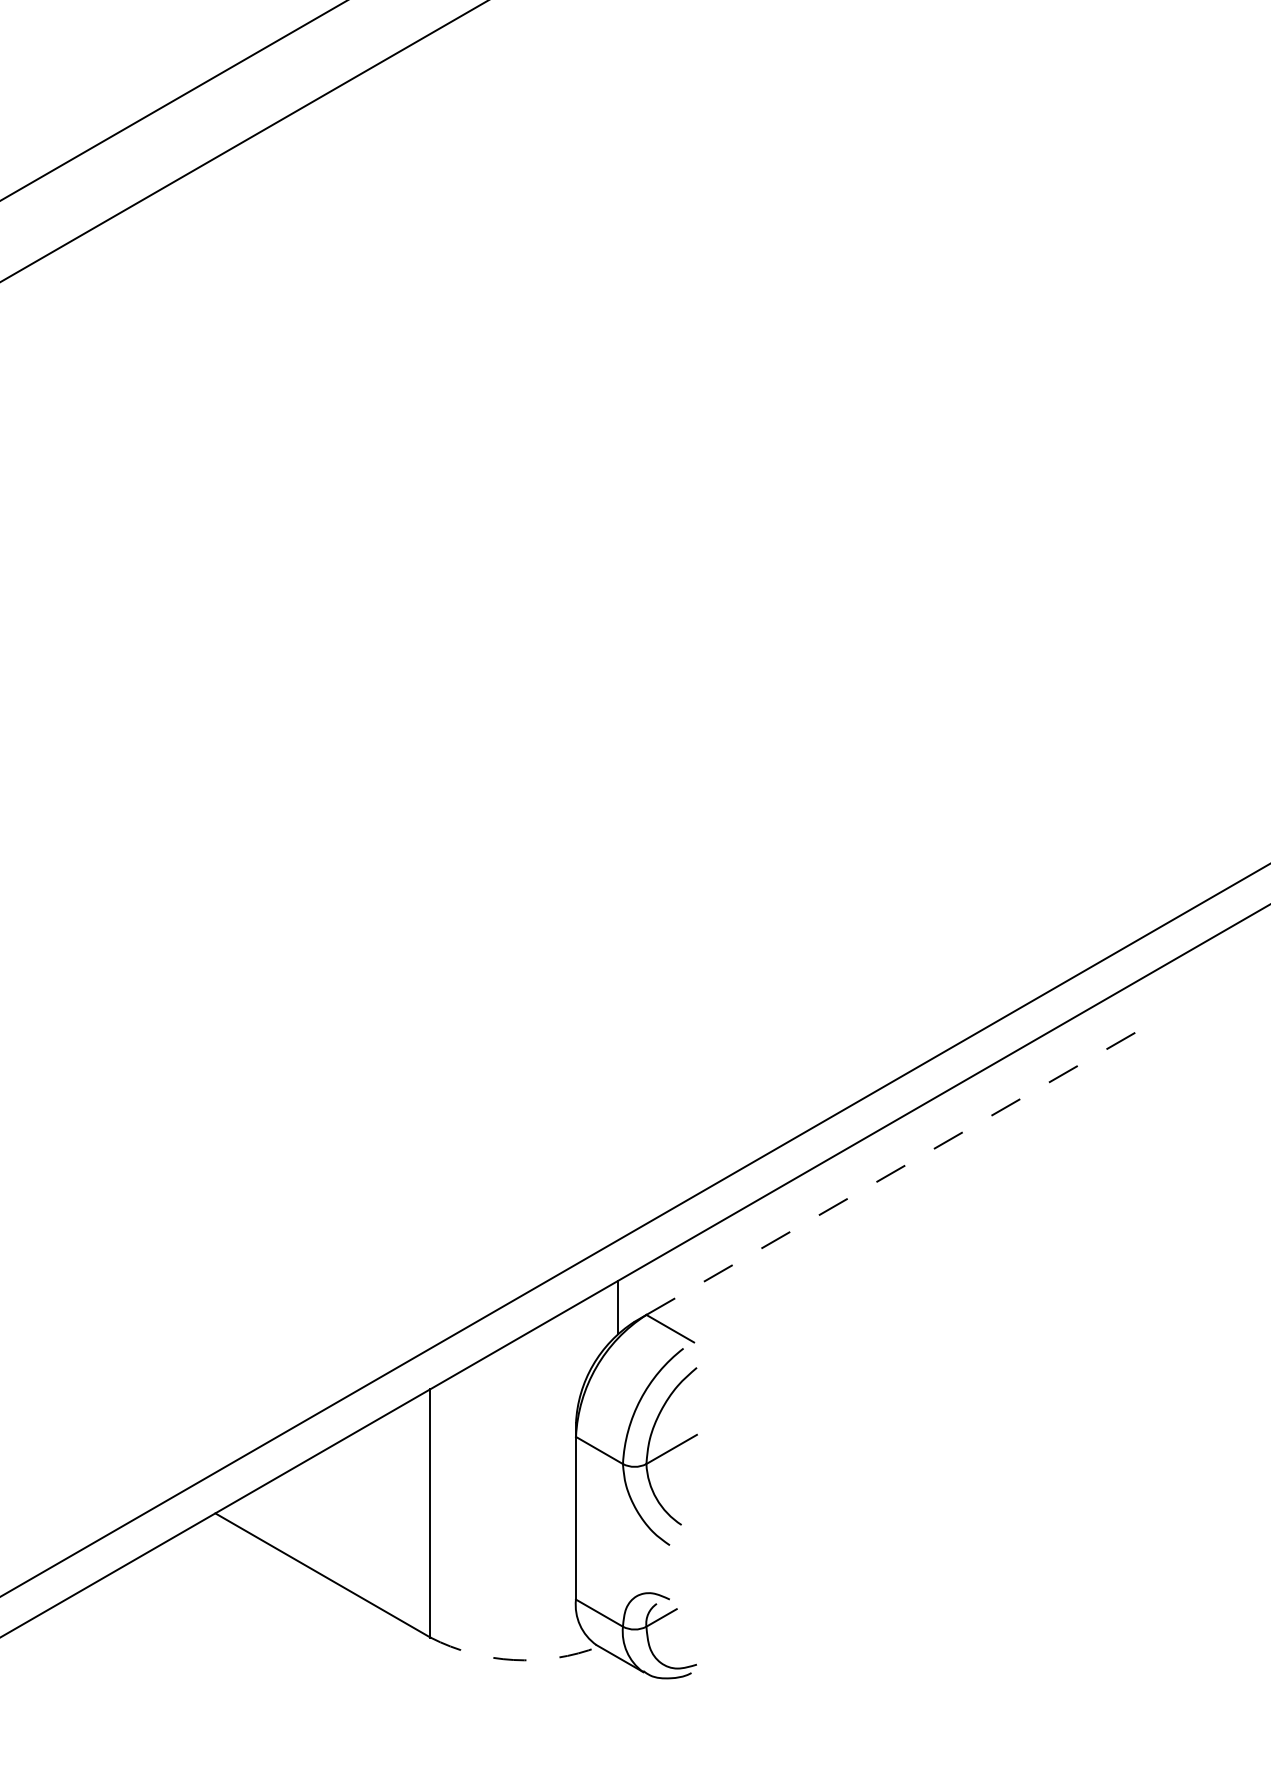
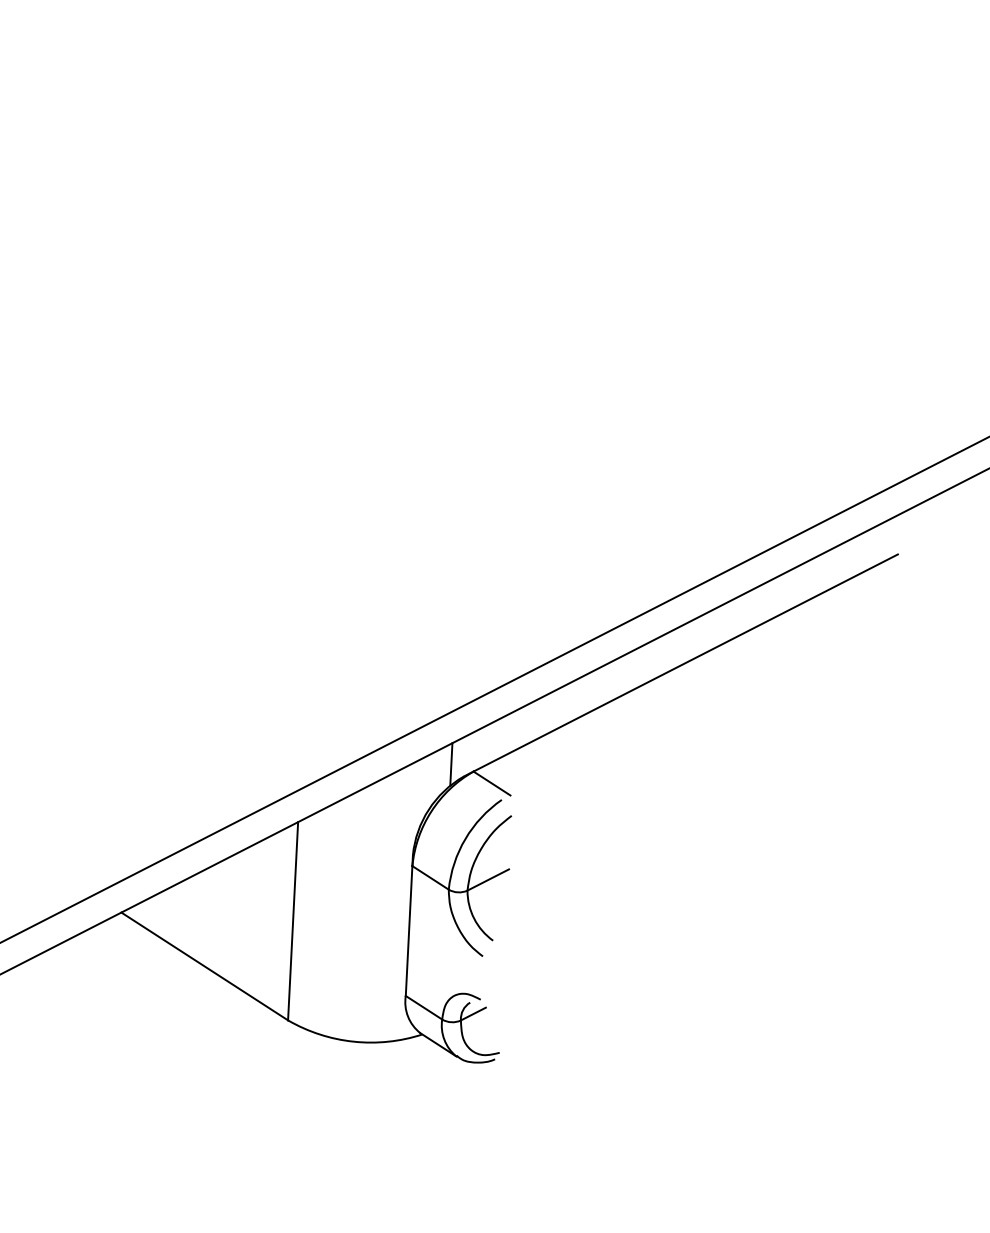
line: (905, 1165) -> (686, 662), dashed -> solid
arc: (513, 1660) -> (353, 1042), dashed -> solid

